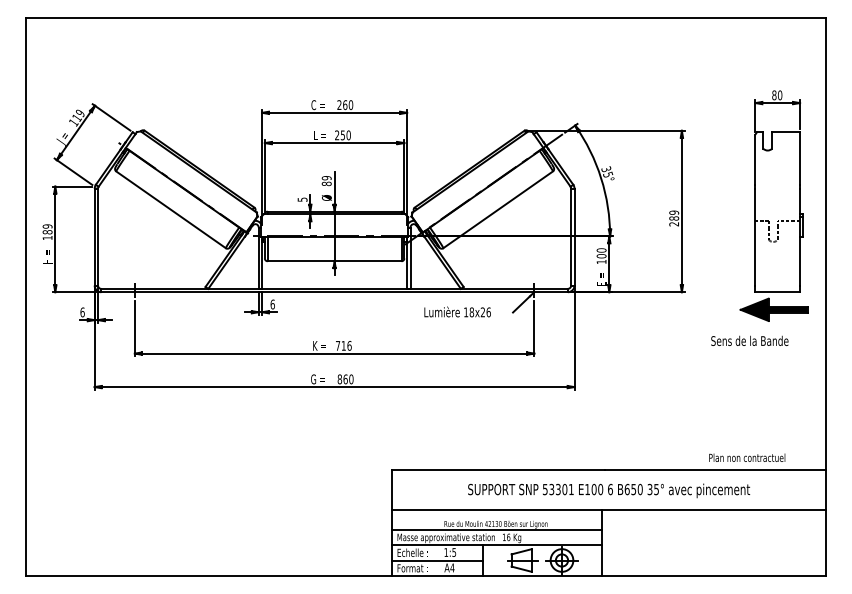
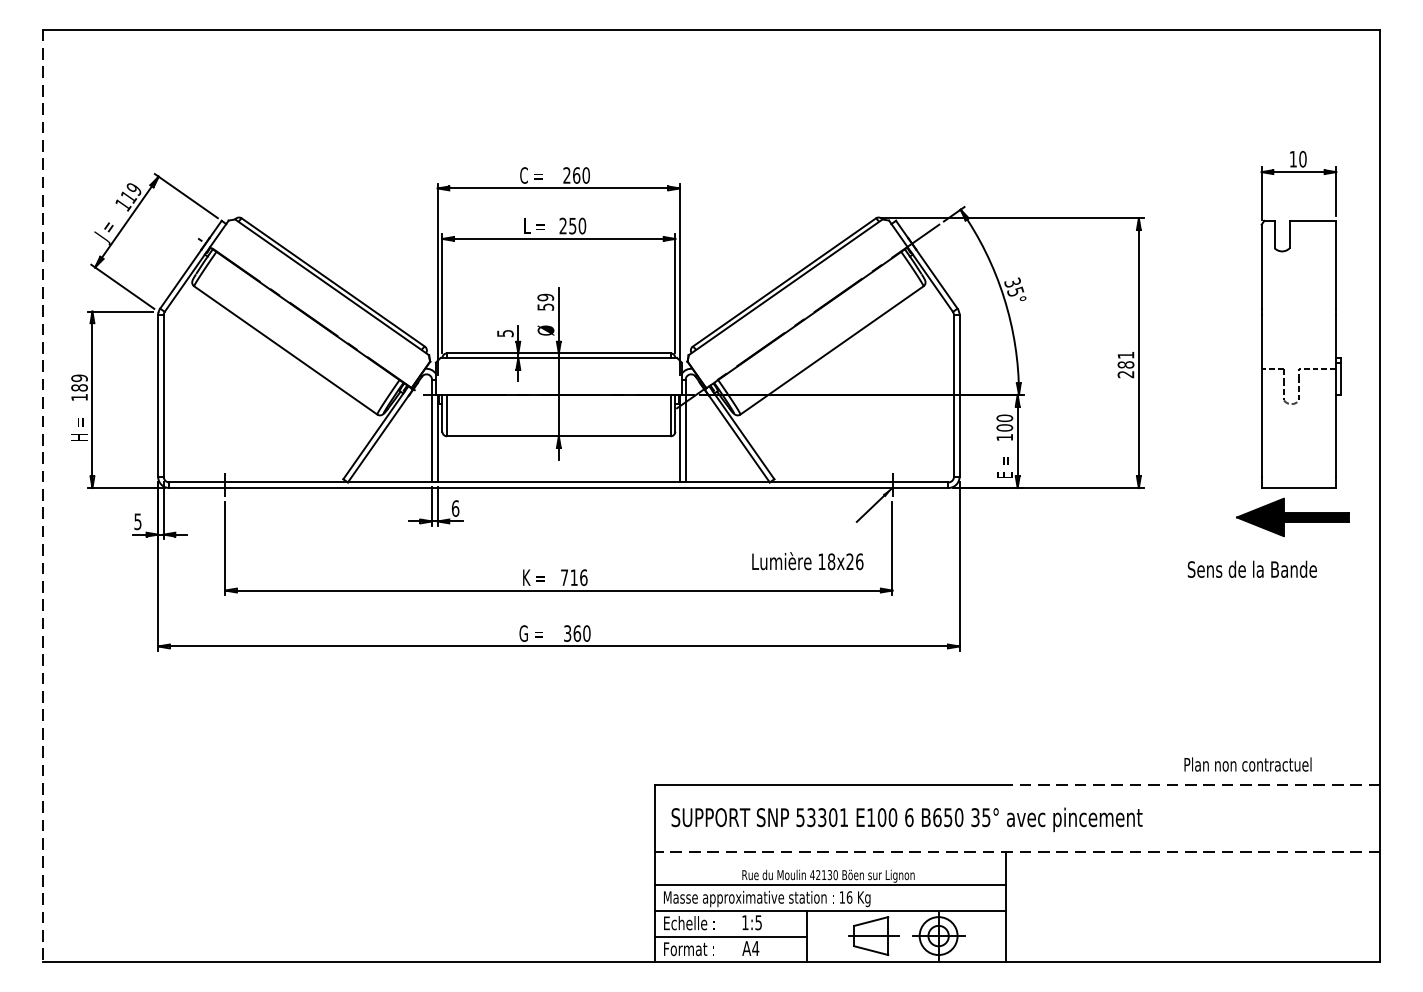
text: (774, 95) -> (1293, 159), 80 -> 10
text: (326, 183) -> (545, 306), 89 -> 59
text: (674, 212) -> (1126, 354), 289 -> 281
line: (25, 297) -> (42, 496), solid -> dashed
text: (457, 311) -> (807, 560), moved
text: (82, 312) -> (137, 521), 6 -> 5
text: (339, 379) -> (567, 633), 860 -> 360
line: (715, 470) -> (1194, 785), solid -> dashed
text: (609, 490) -> (907, 819), moved
line: (608, 509) -> (1016, 850), solid -> dashed

